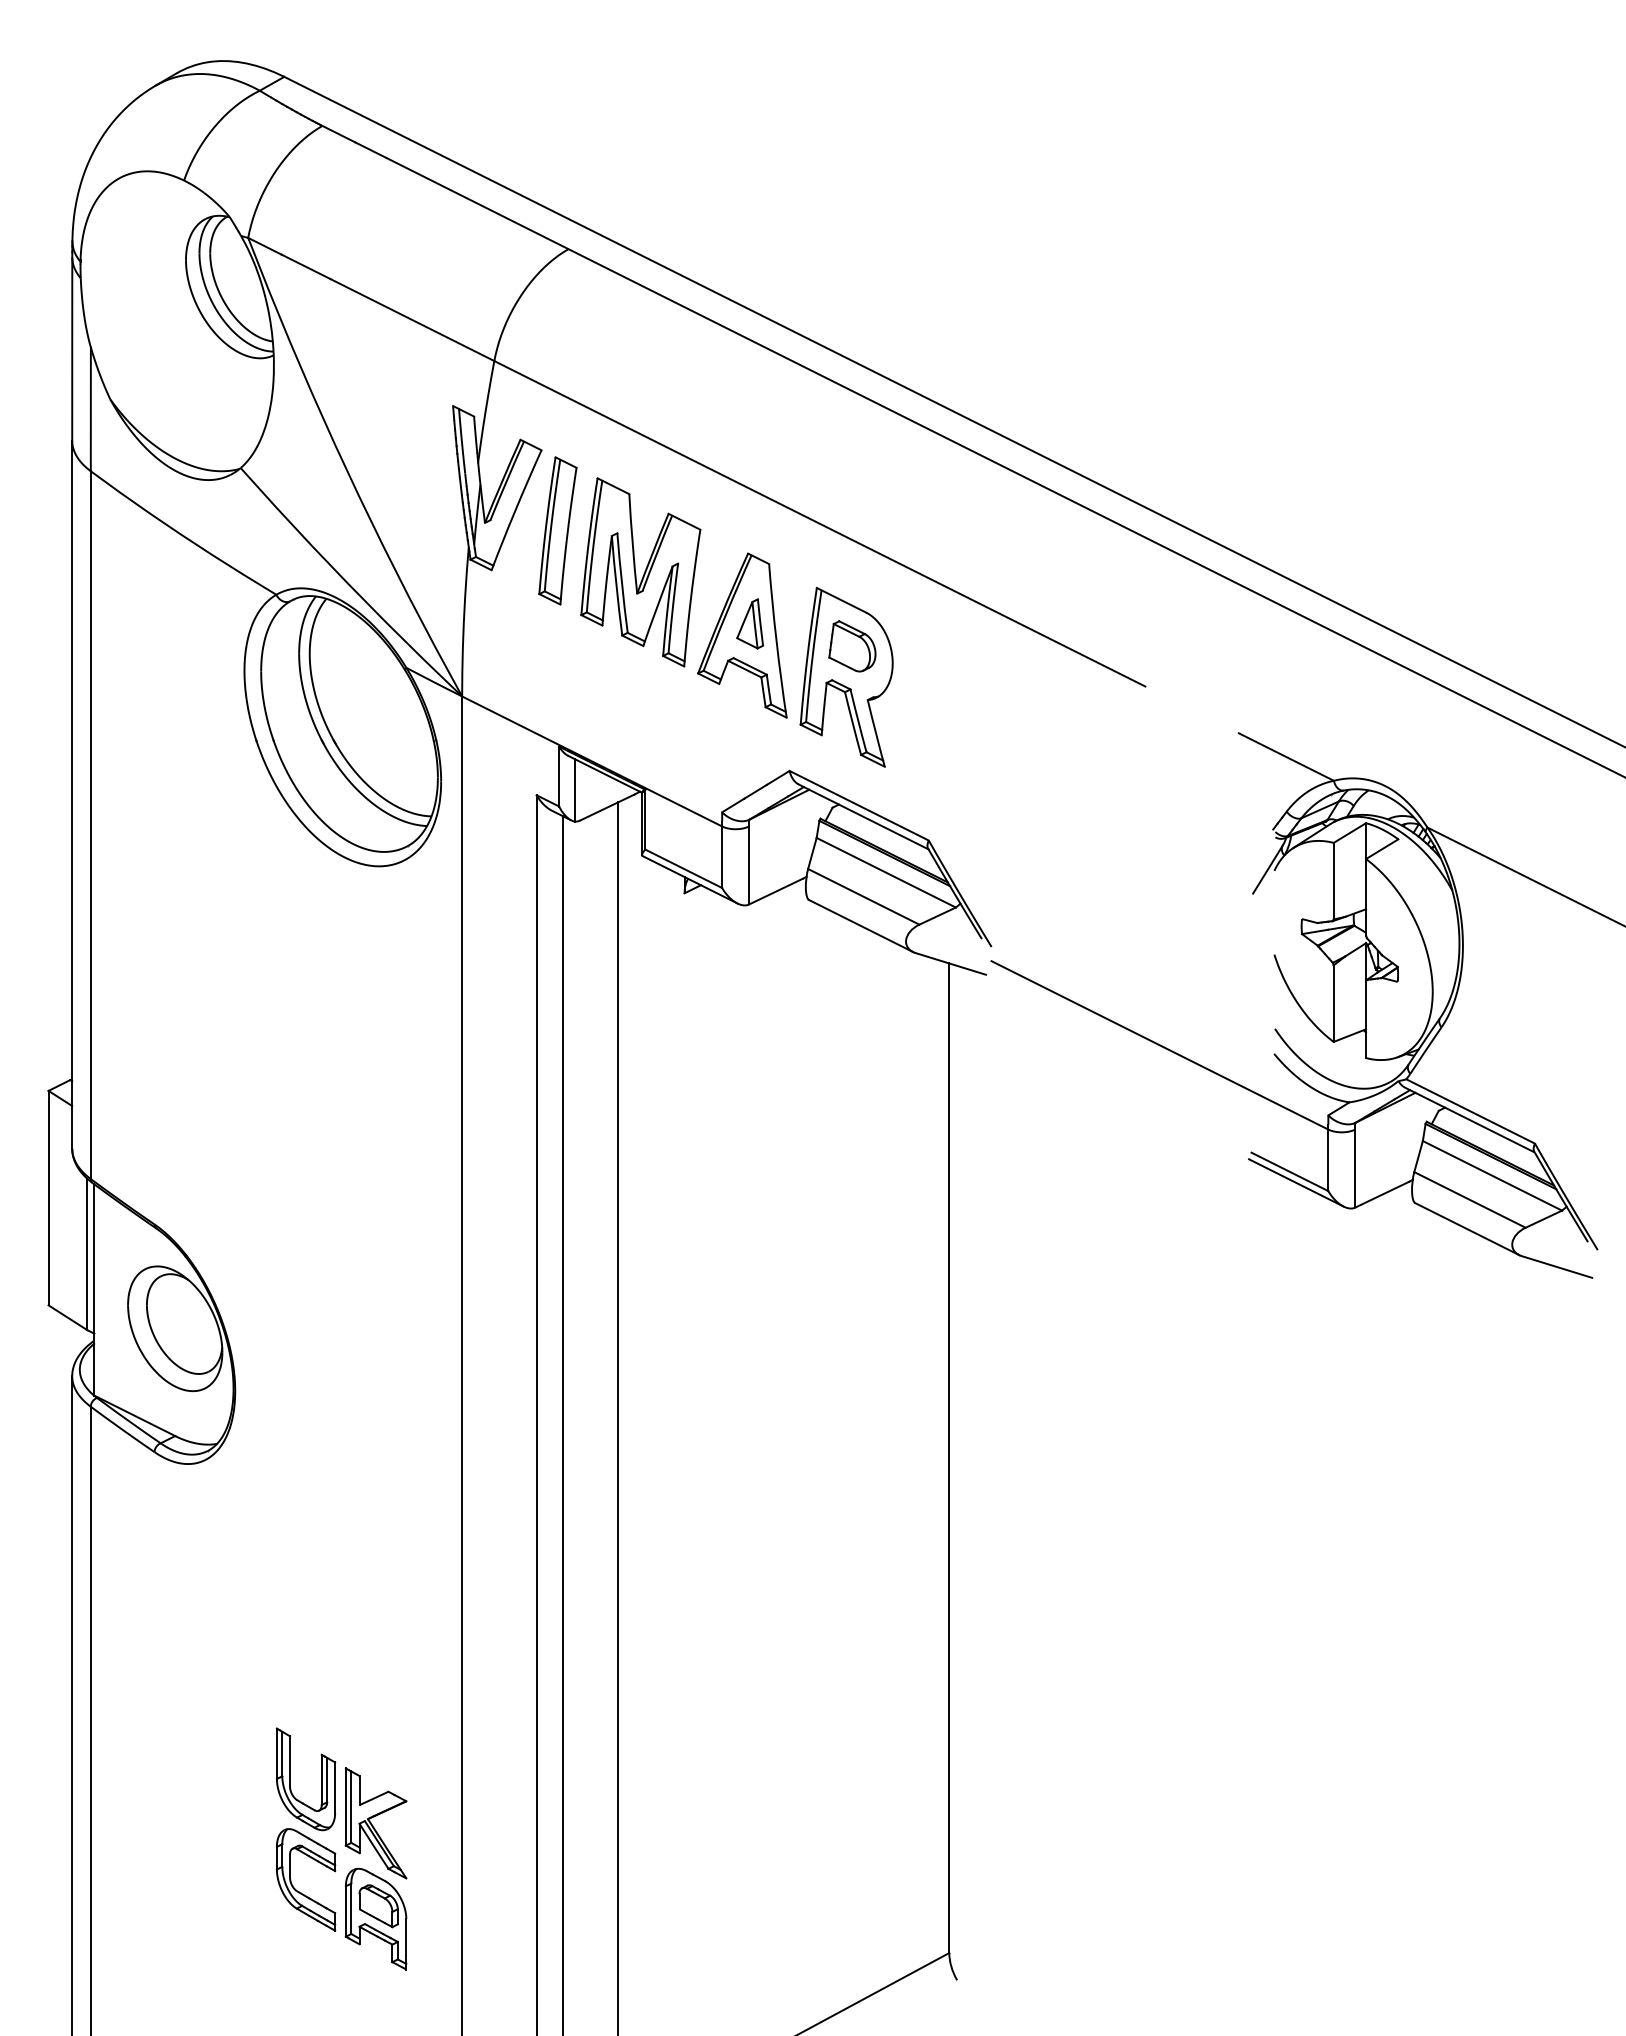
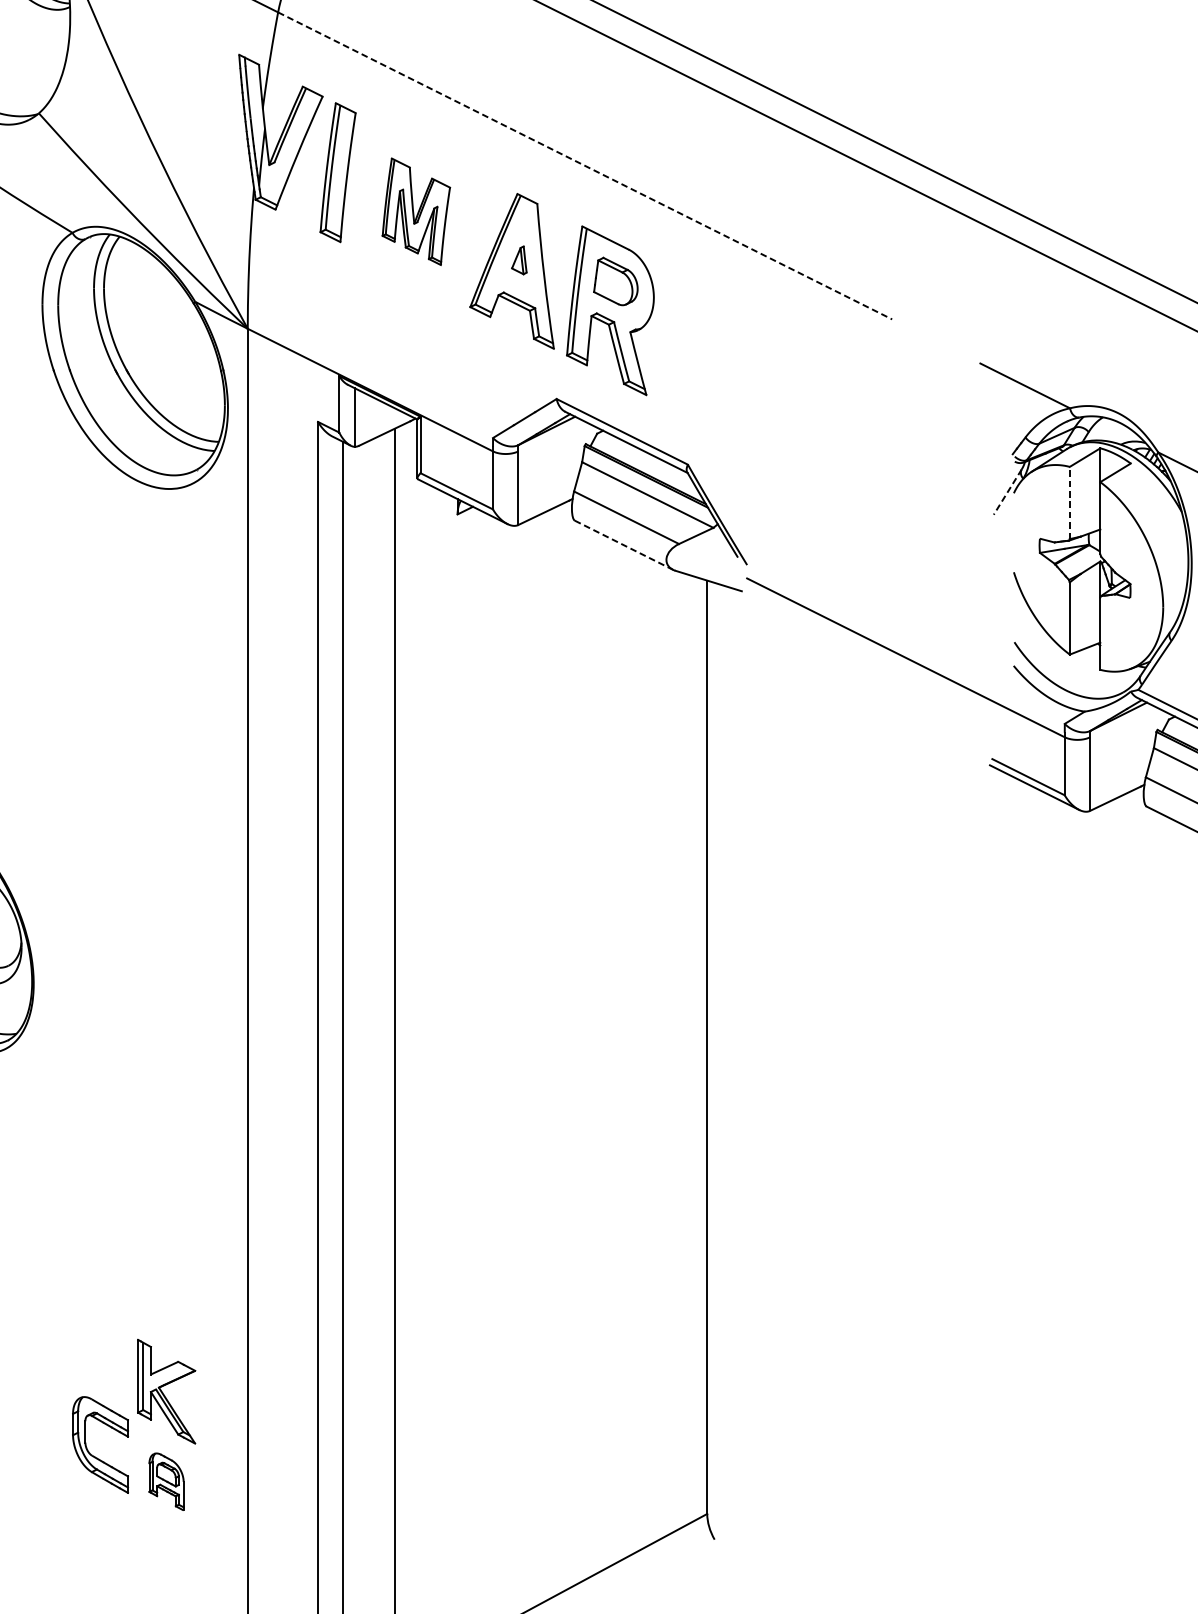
line: (819, 523) -> (584, 165), solid -> dashed
part: (640, 572) -> (415, 211), size x0.6
part: (749, 623) -> (518, 259), size x0.6
line: (1267, 870) -> (1007, 492), solid -> dashed
line: (1333, 880) -> (1069, 502), solid -> dashed
line: (861, 926) -> (624, 545), solid -> dashed
part: (290, 1779) -> (85, 1350), removed
part: (375, 1918) -> (166, 1481), size x0.6

